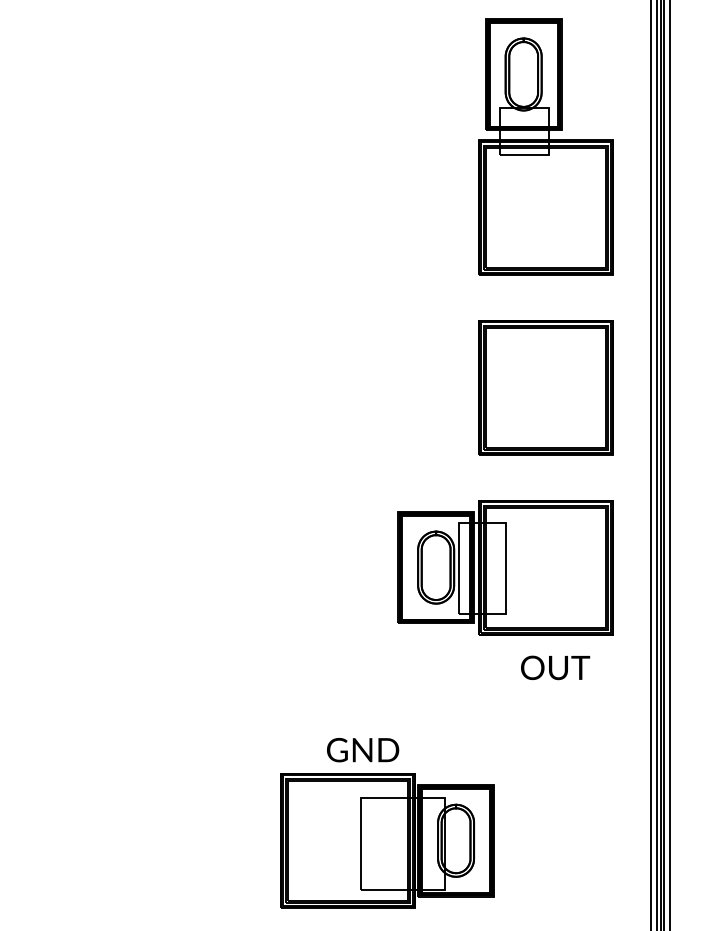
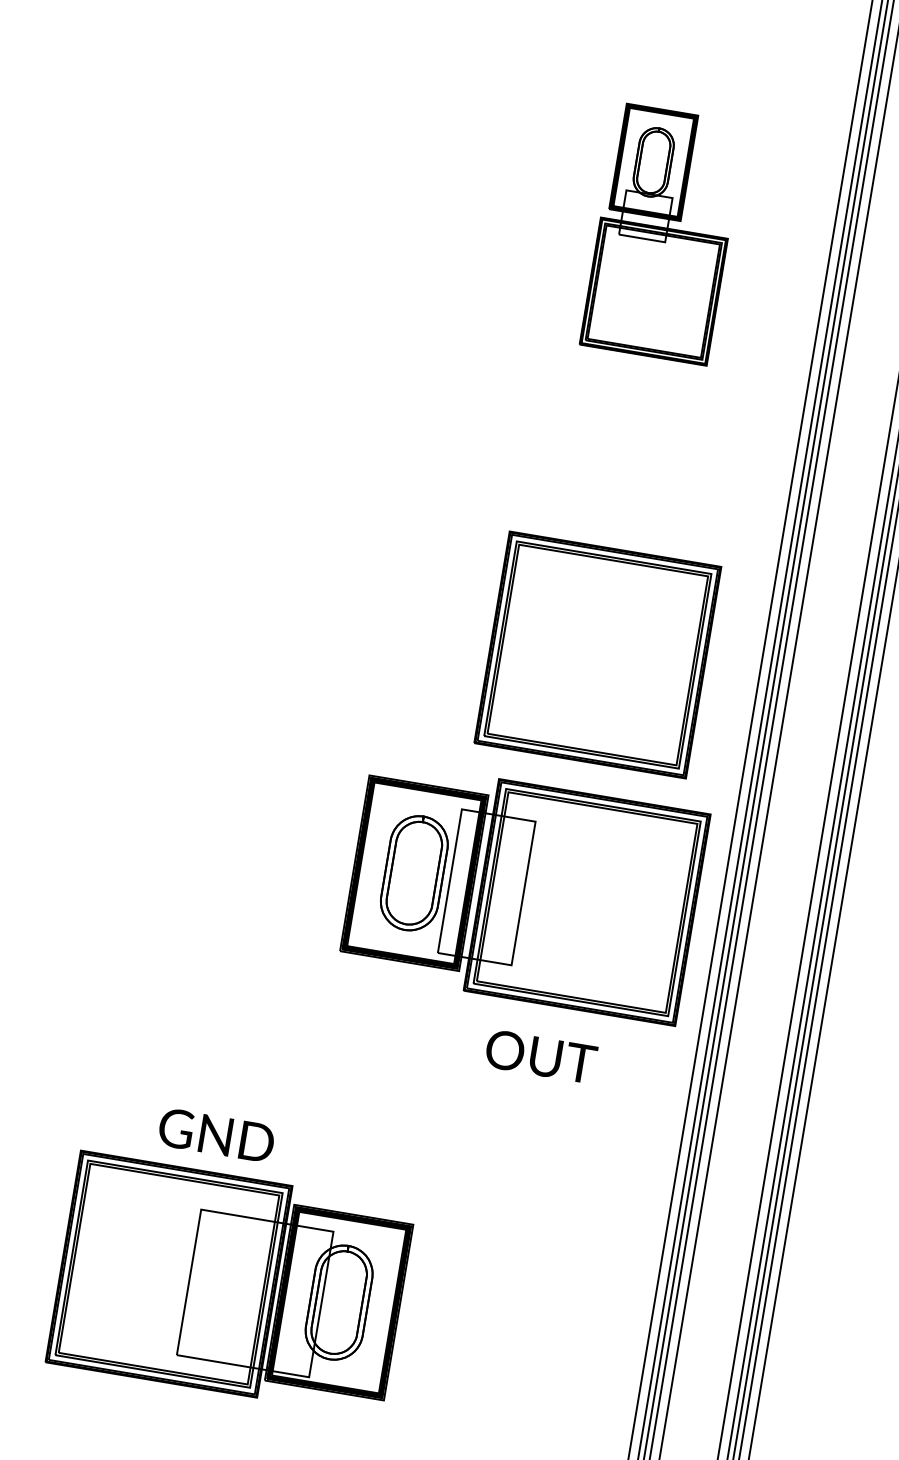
part: (545, 146) -> (662, 233), size x0.6
part: (545, 387) -> (597, 654), moved
part: (505, 567) -> (523, 891), moved

